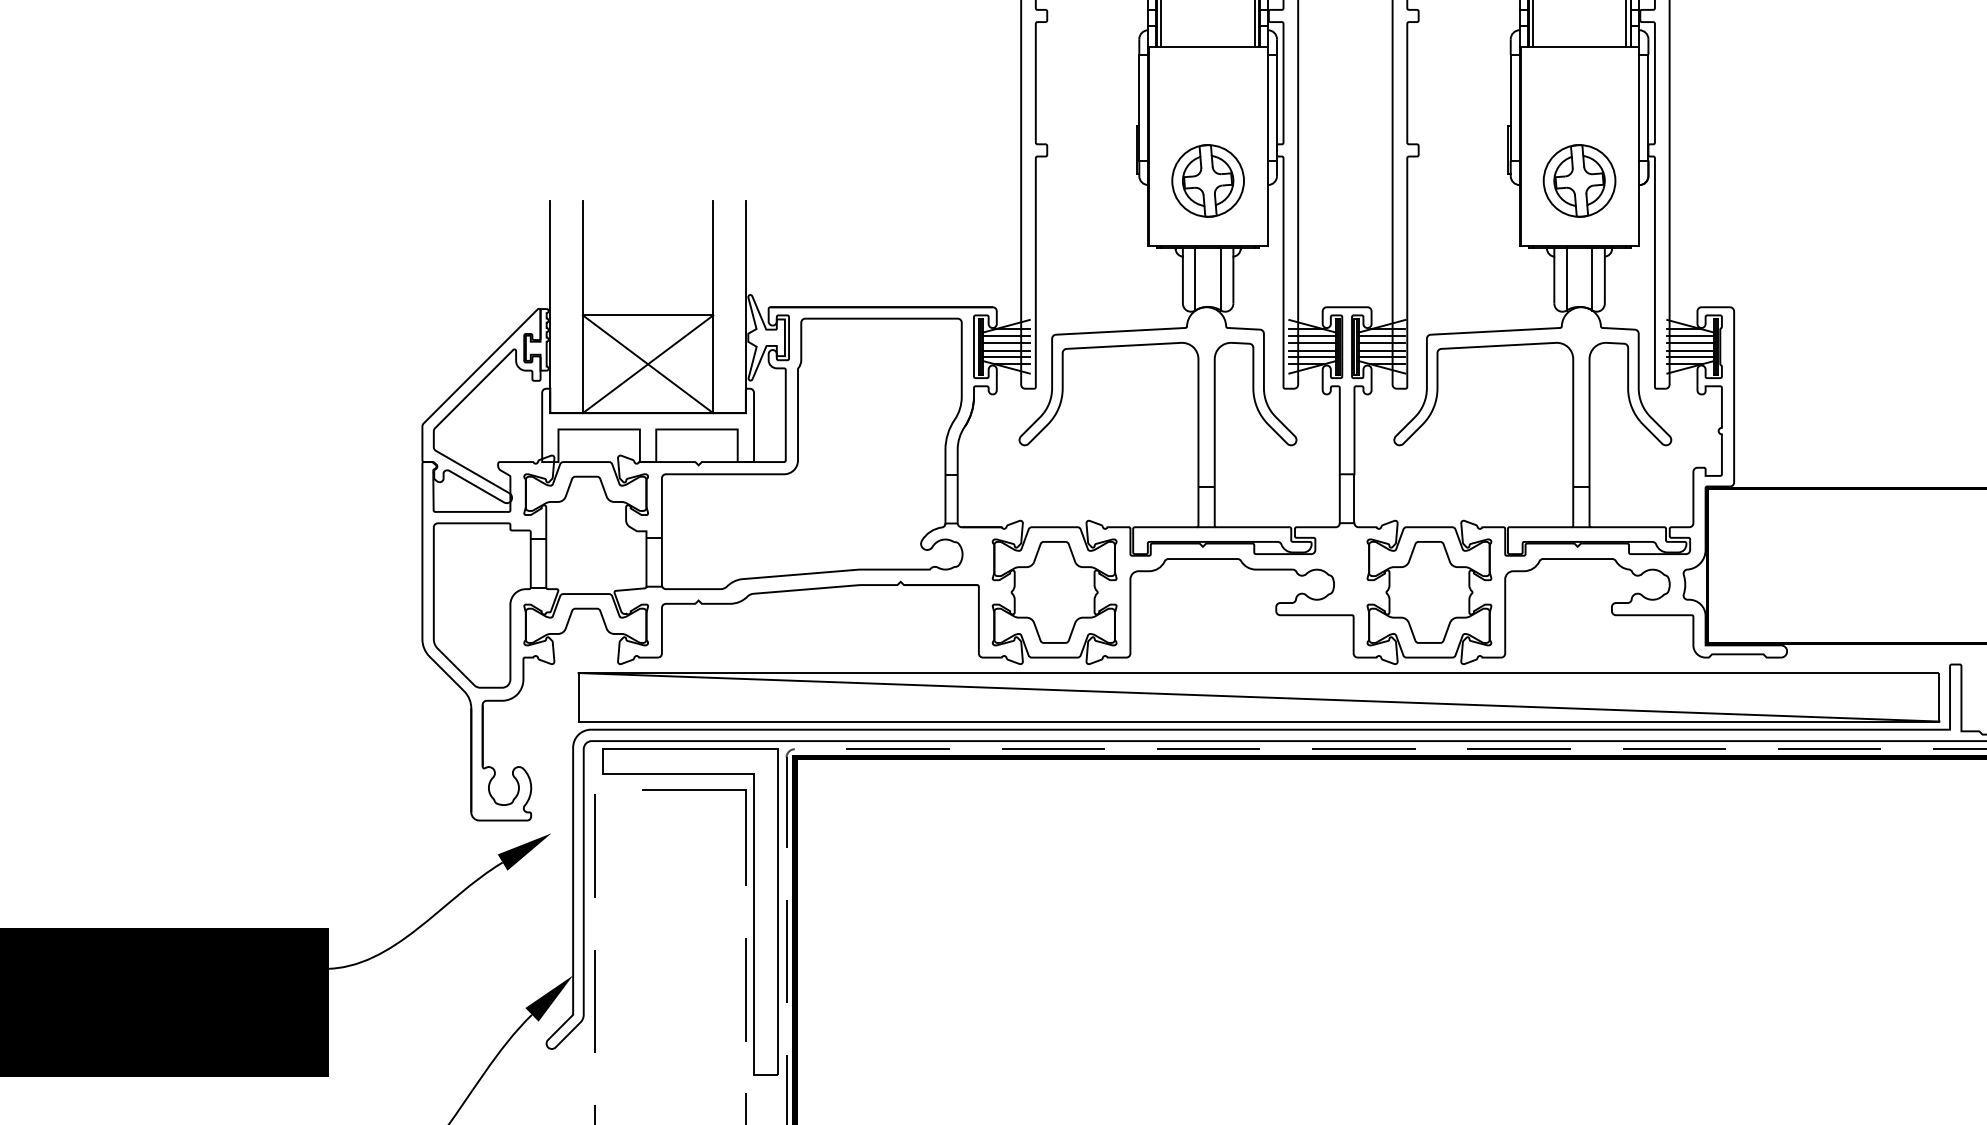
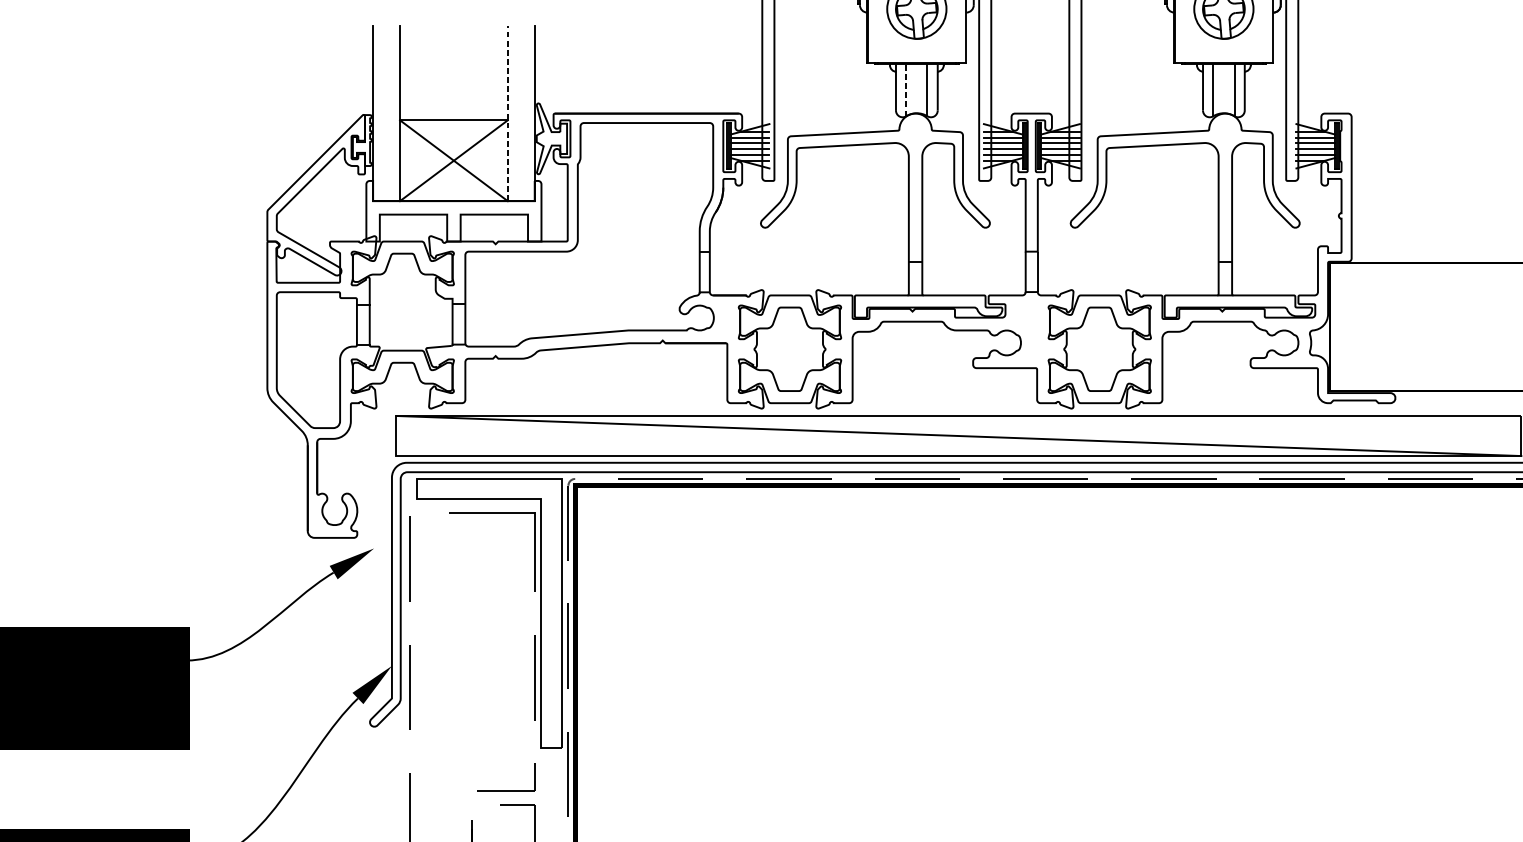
line: (1195, 278) -> (906, 89), solid -> dashed
line: (713, 307) -> (507, 113), solid -> dashed

